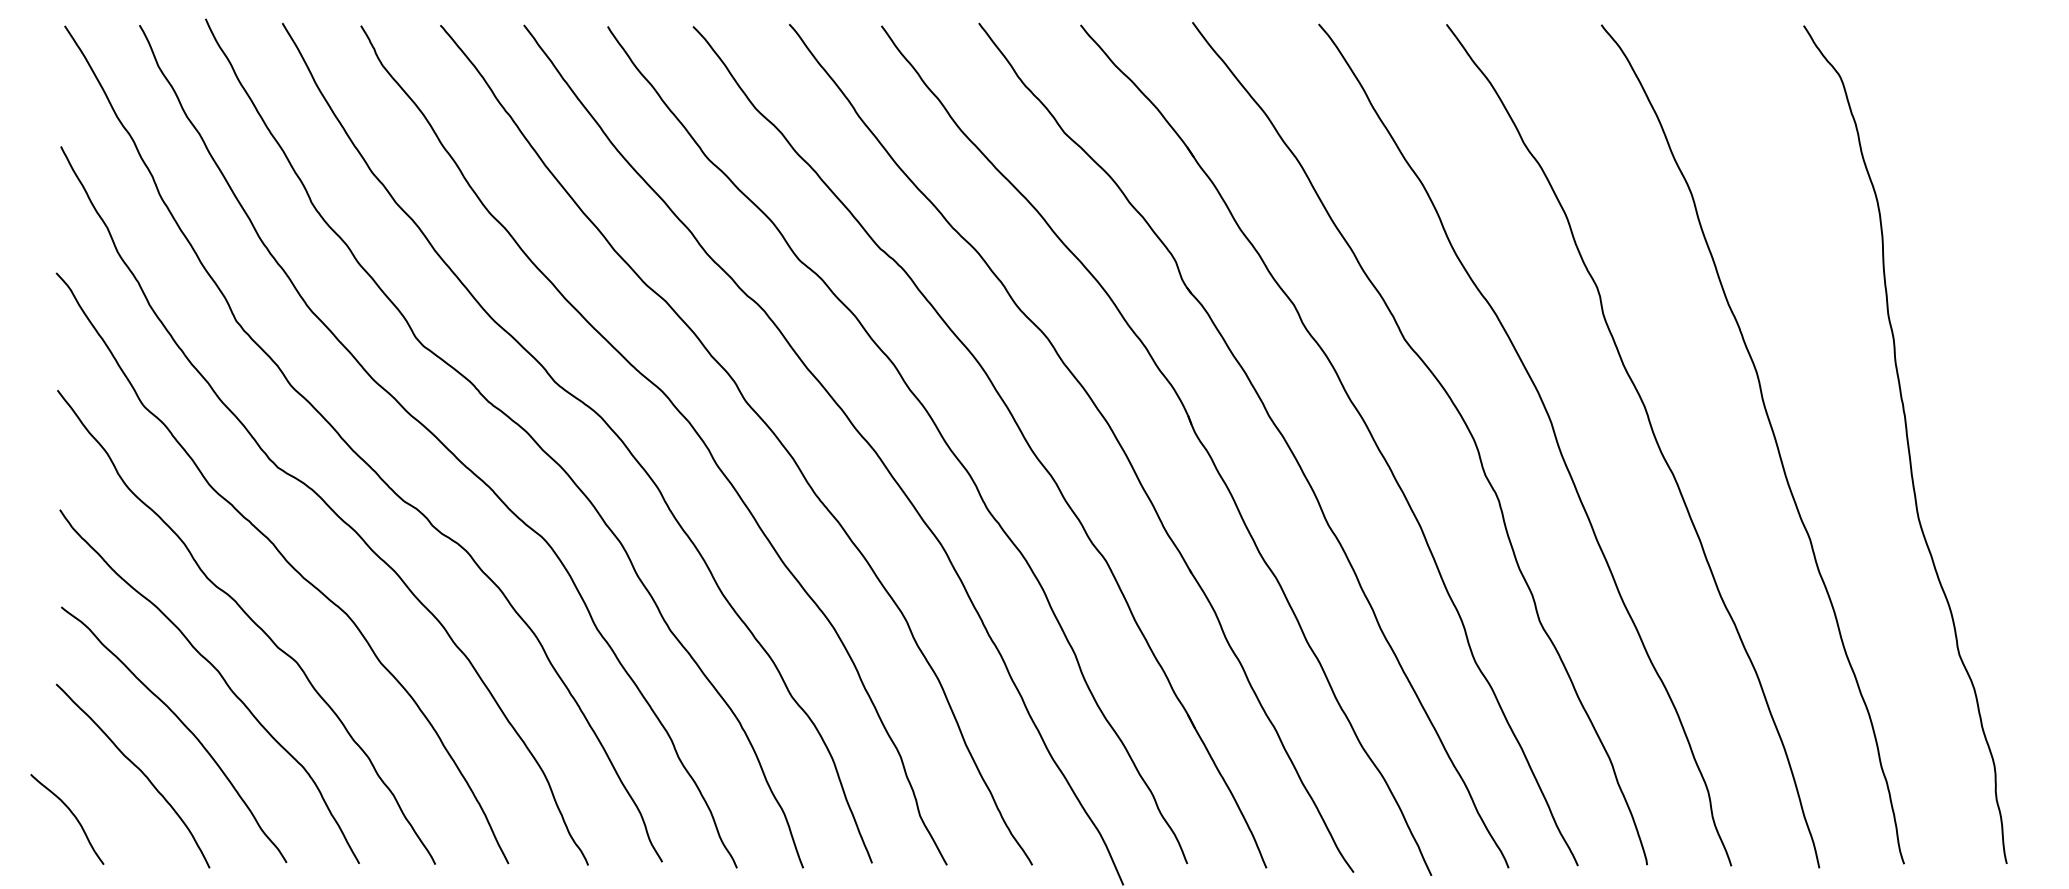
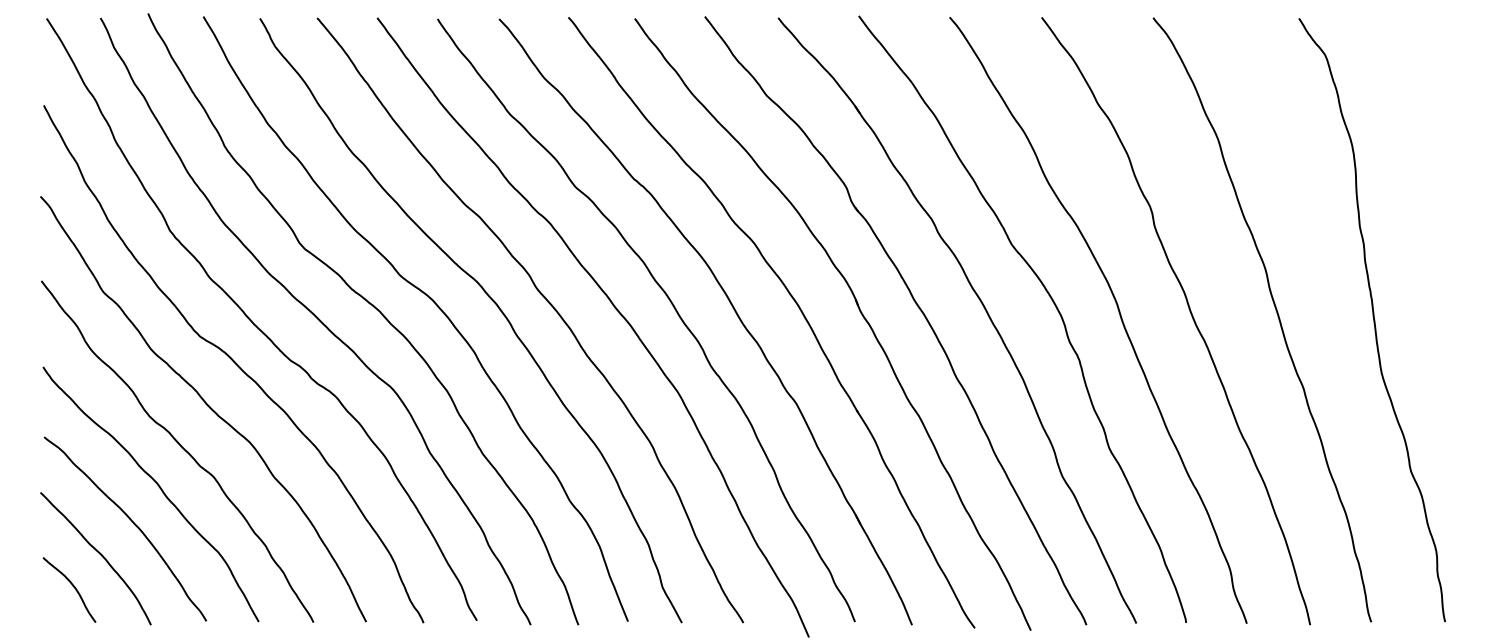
curve: (71, 814) -> (72, 586), moved

